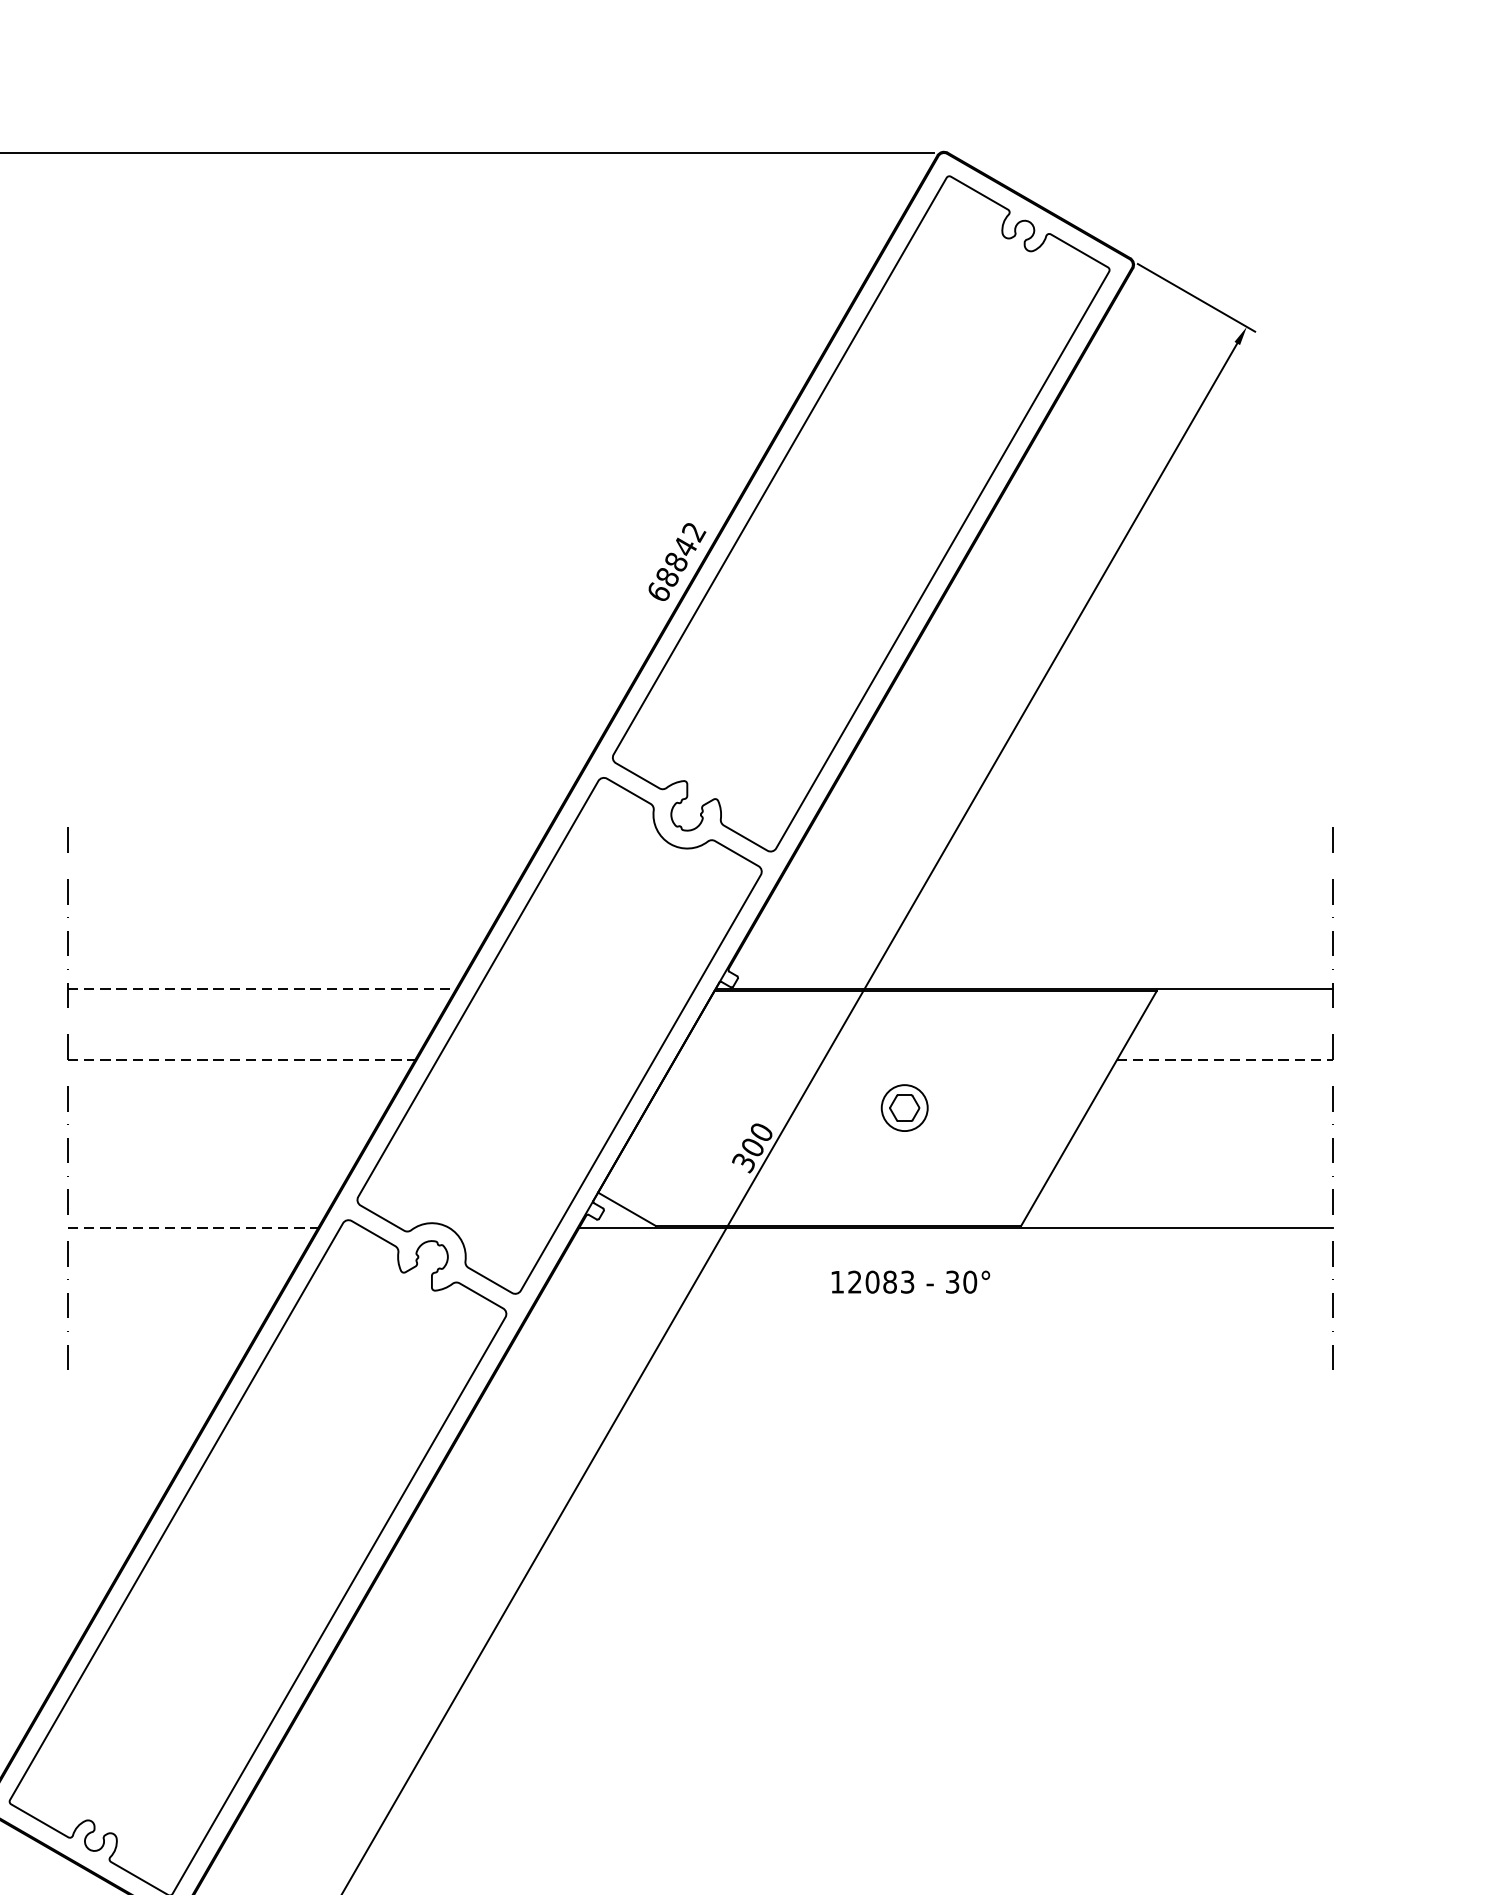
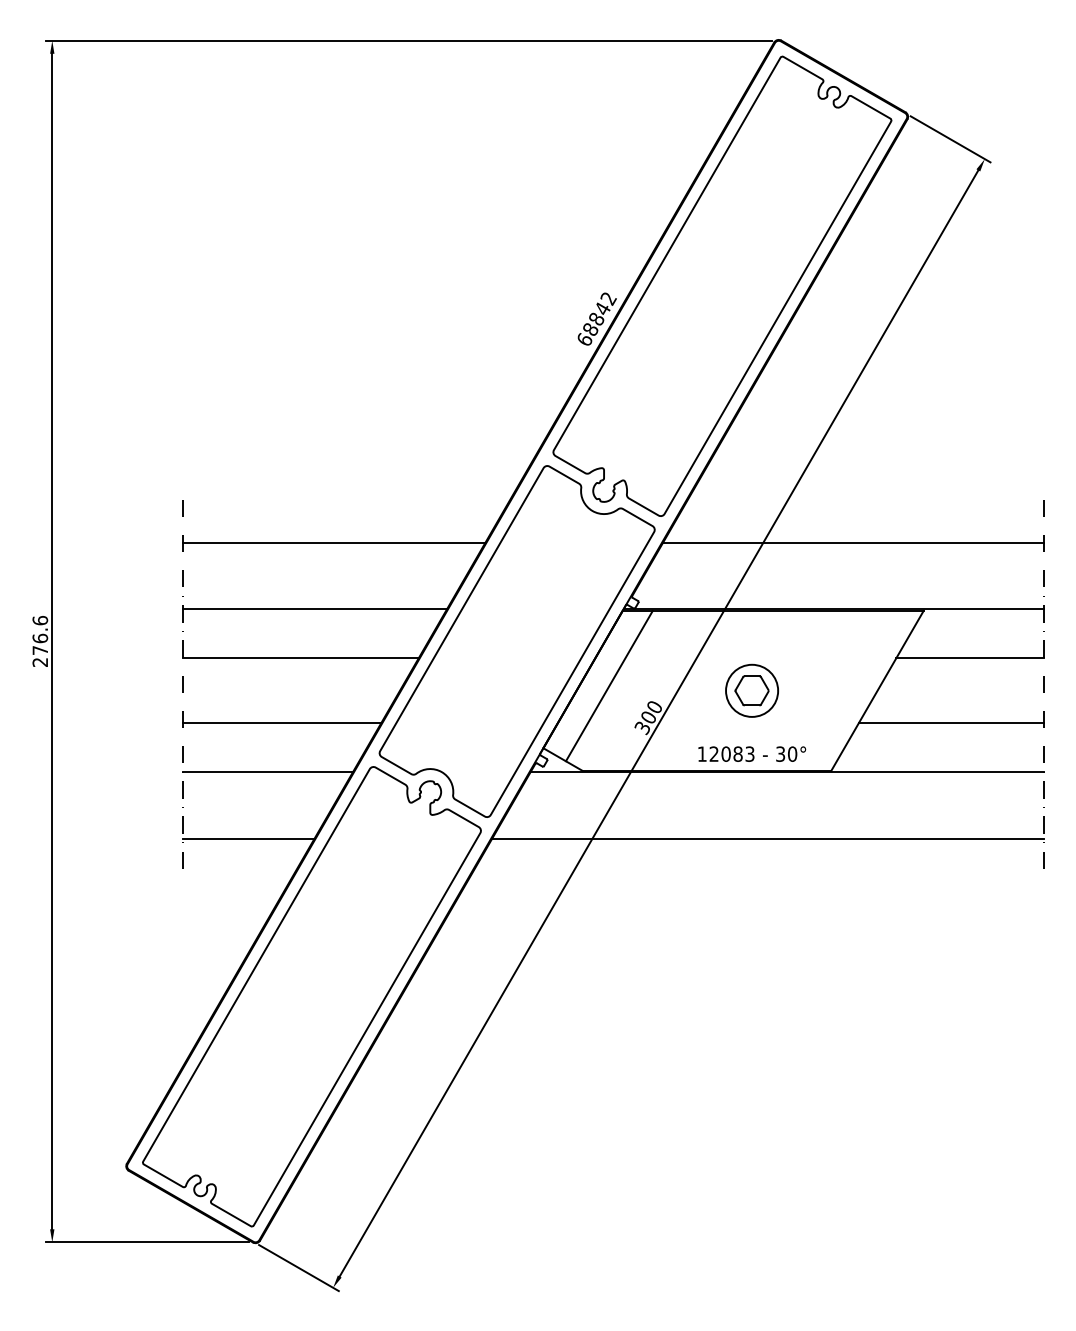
line: (289, 891) -> (333, 543), added
line: (1052, 891) -> (852, 543), added
line: (263, 988) -> (315, 609), dashed -> solid
line: (242, 1060) -> (301, 658), dashed -> solid
line: (1224, 1060) -> (969, 658), dashed -> solid
line: (693, 1100) -> (608, 685), added
part: (903, 1107) -> (751, 690), size x1.67
line: (213, 1156) -> (281, 723), added
line: (1196, 1156) -> (950, 723), added
line: (194, 1228) -> (268, 772), dashed -> solid
text: (911, 1281) -> (752, 753), moved
line: (164, 1325) -> (248, 838), added
line: (927, 1325) -> (767, 838), added

